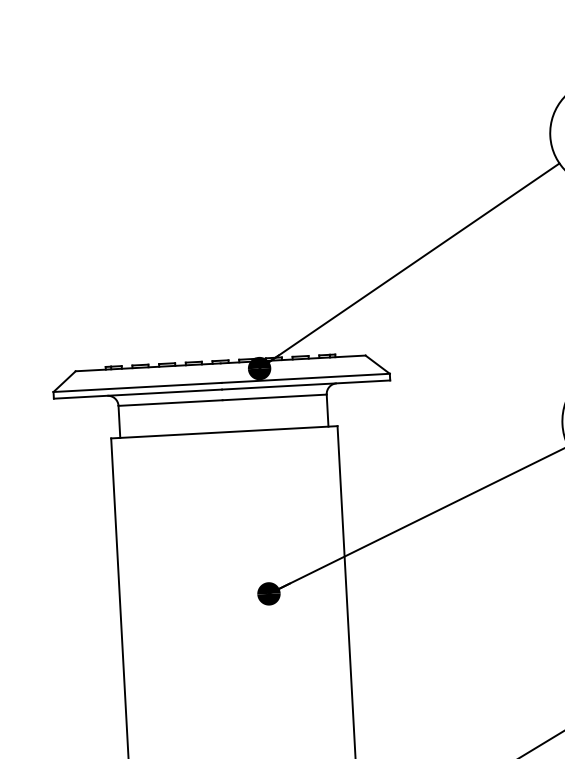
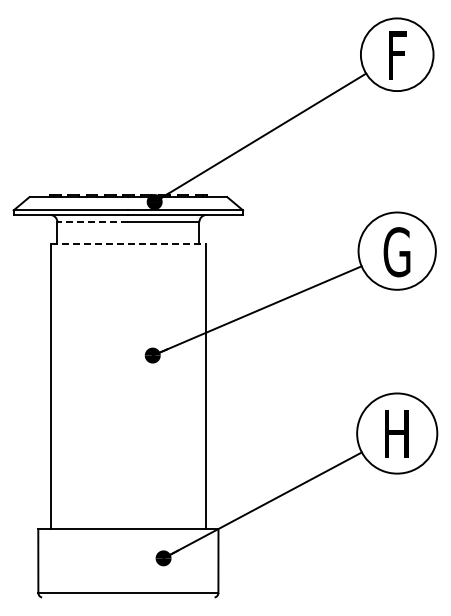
line: (170, 403) -> (92, 222), solid -> dashed
line: (224, 432) -> (128, 244), solid -> dashed

